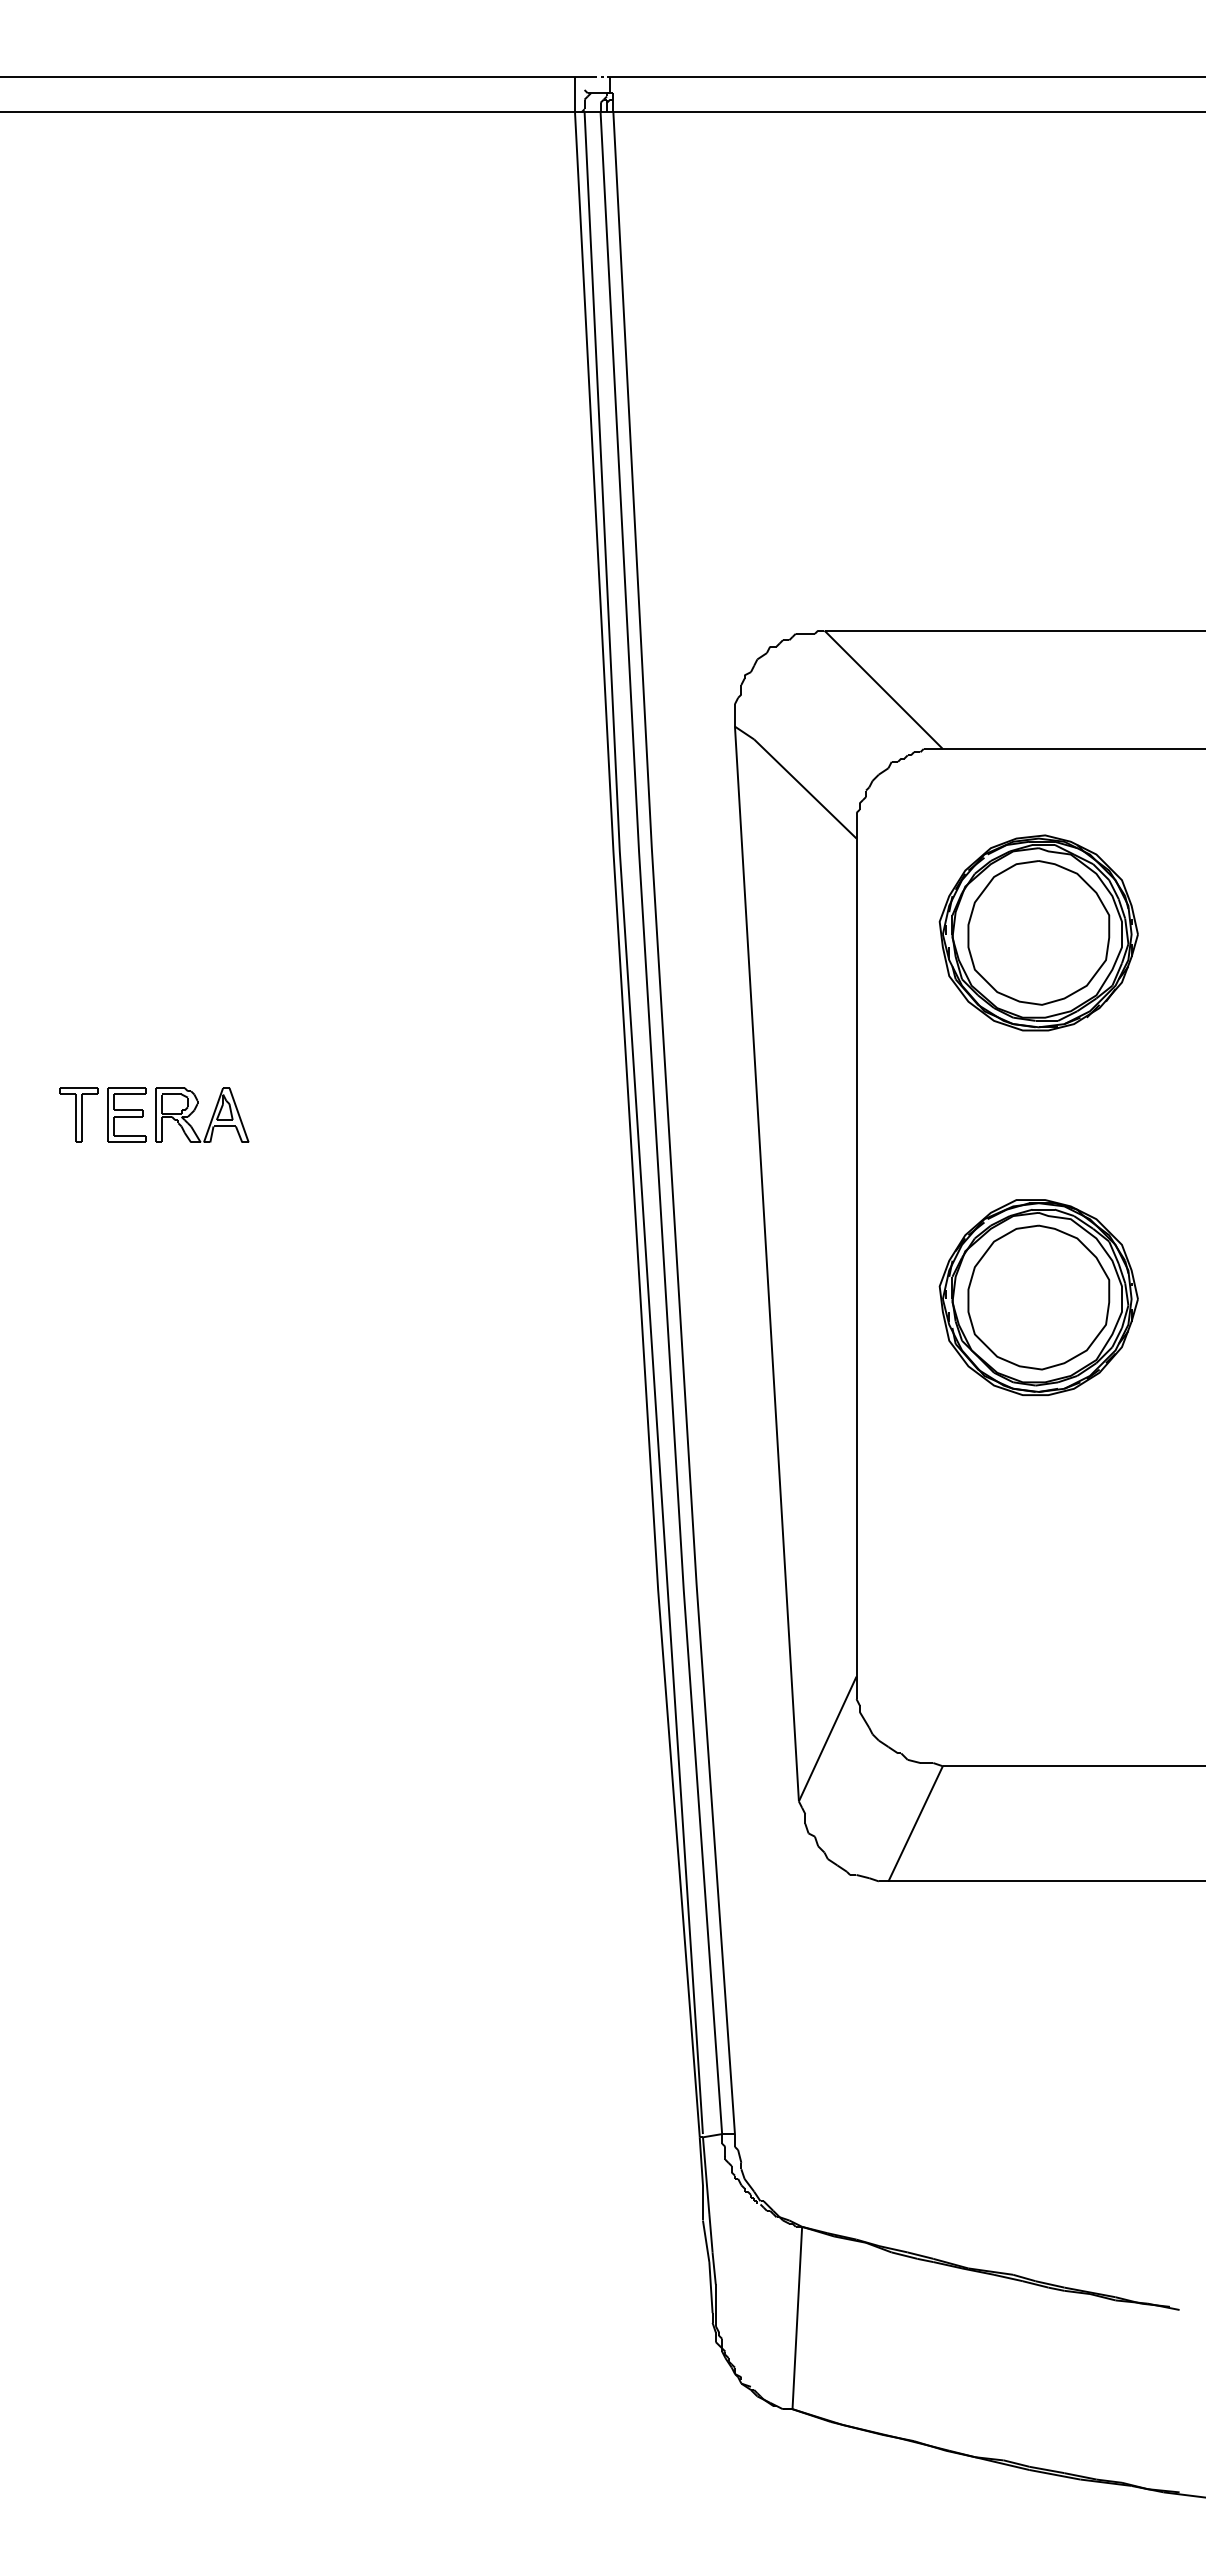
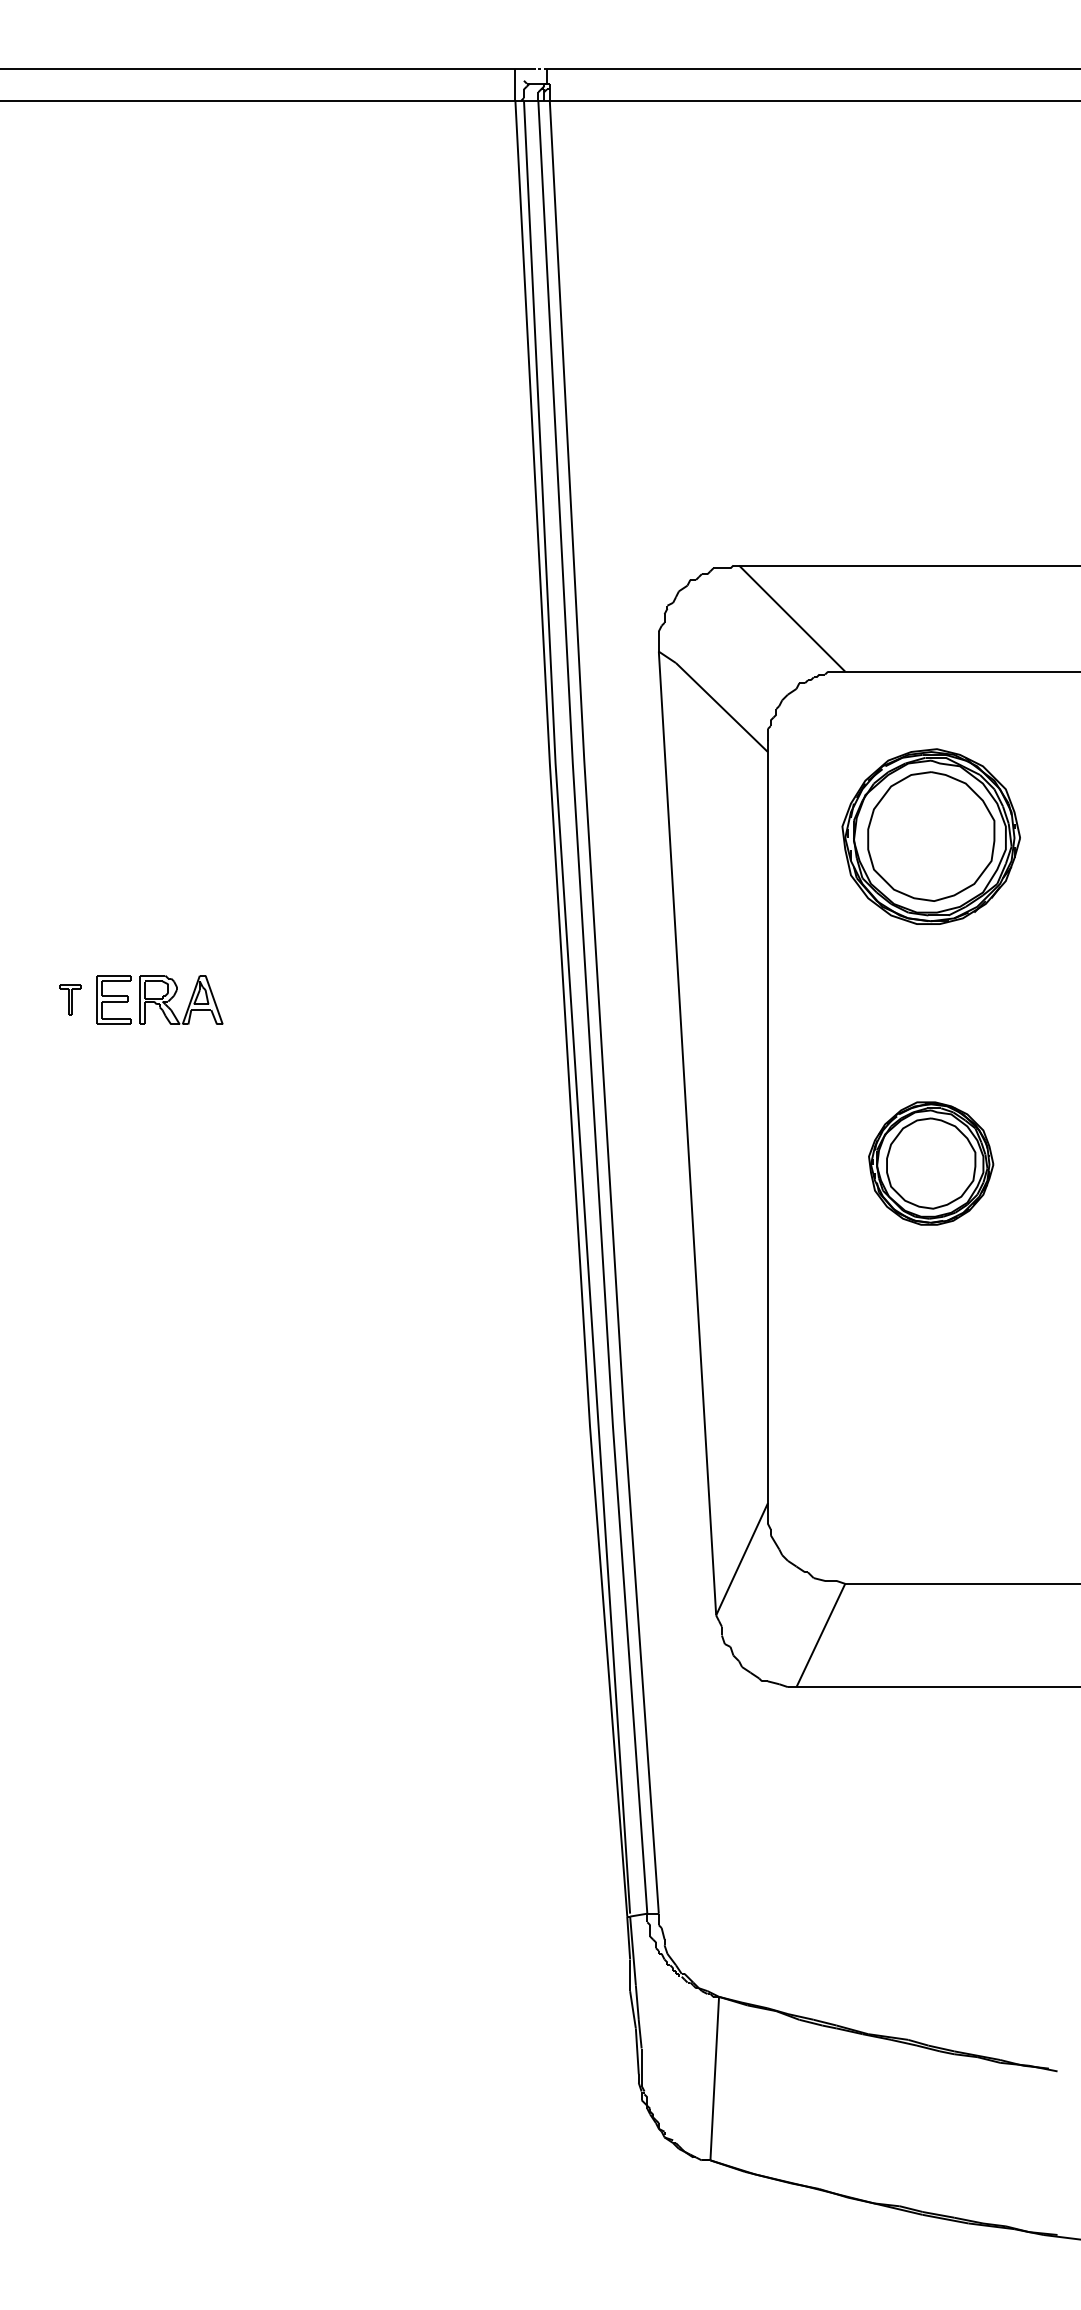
part: (78, 1114) -> (70, 999), size x0.6
part: (1038, 1297) -> (931, 1163), size x0.7

